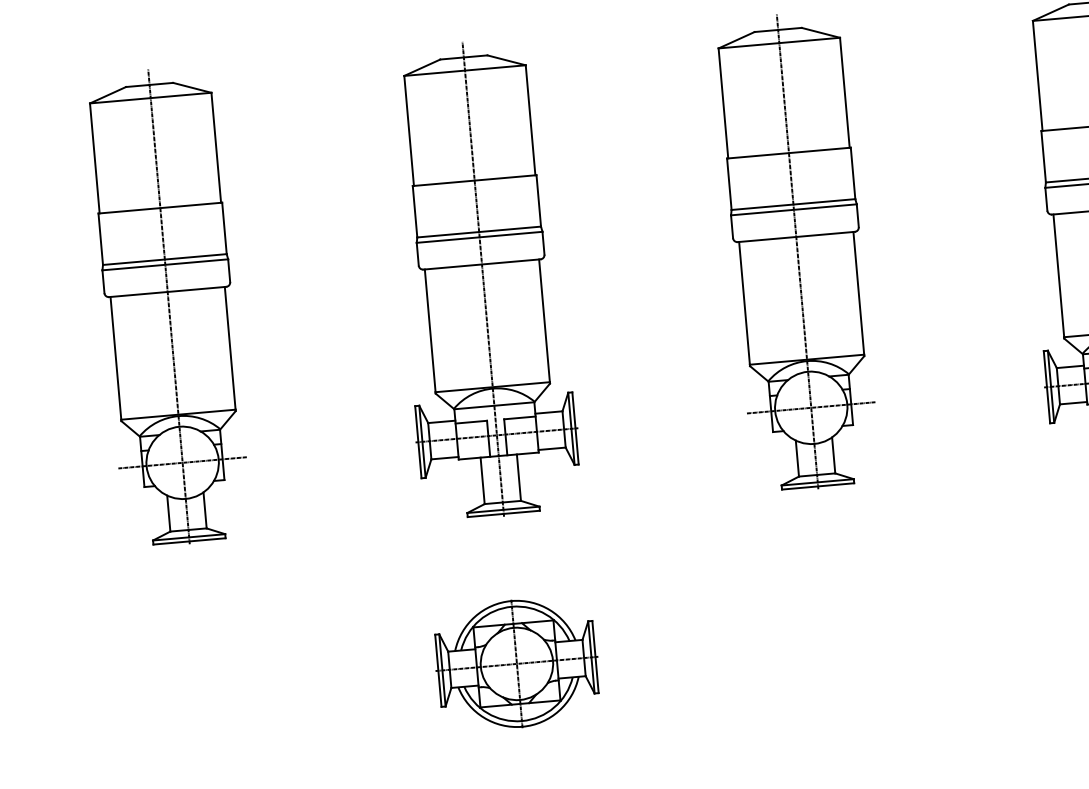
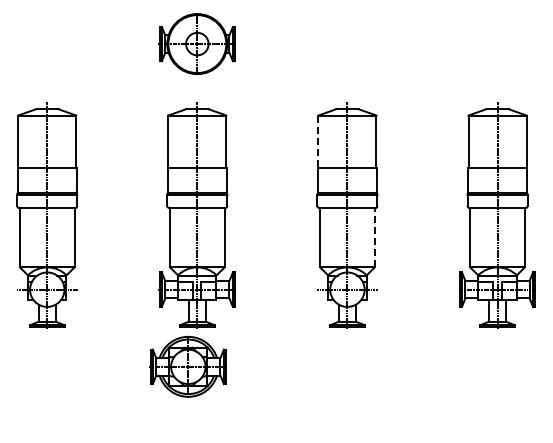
line: (723, 104) -> (318, 142), solid -> dashed
line: (858, 291) -> (374, 236), solid -> dashed
part: (515, 663) -> (187, 366), moved

